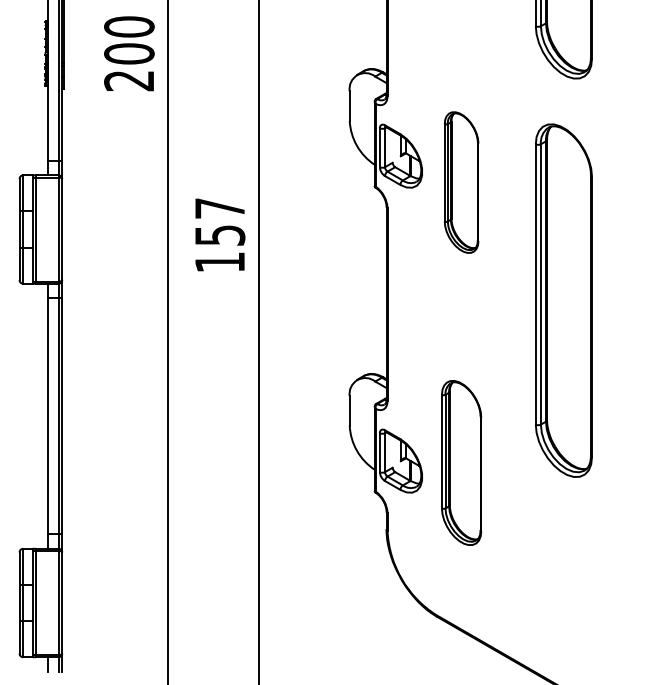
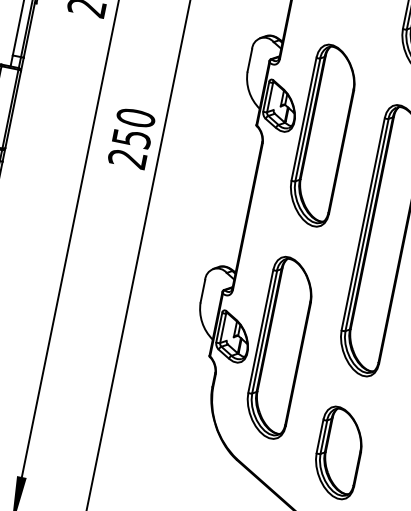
part: (461, 182) -> (322, 135), size x1.67
text: (219, 234) -> (131, 137), 157 -> 250
part: (461, 462) -> (279, 347), size x1.43
part: (563, 580) -> (338, 452), added

